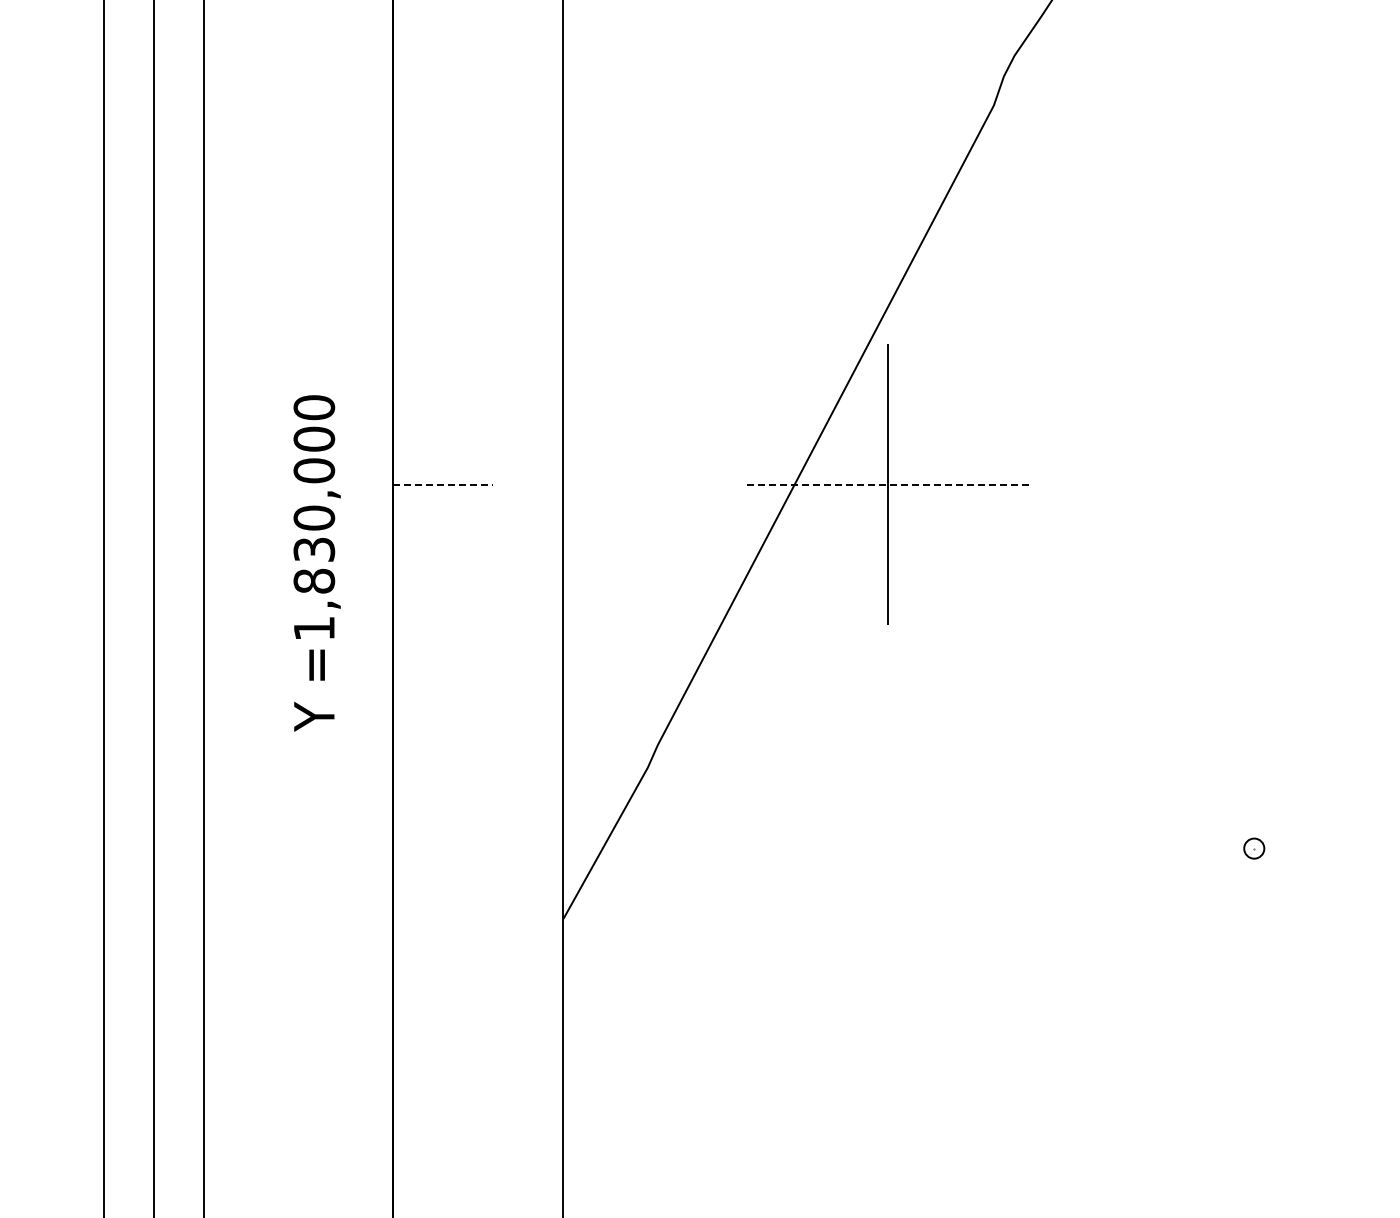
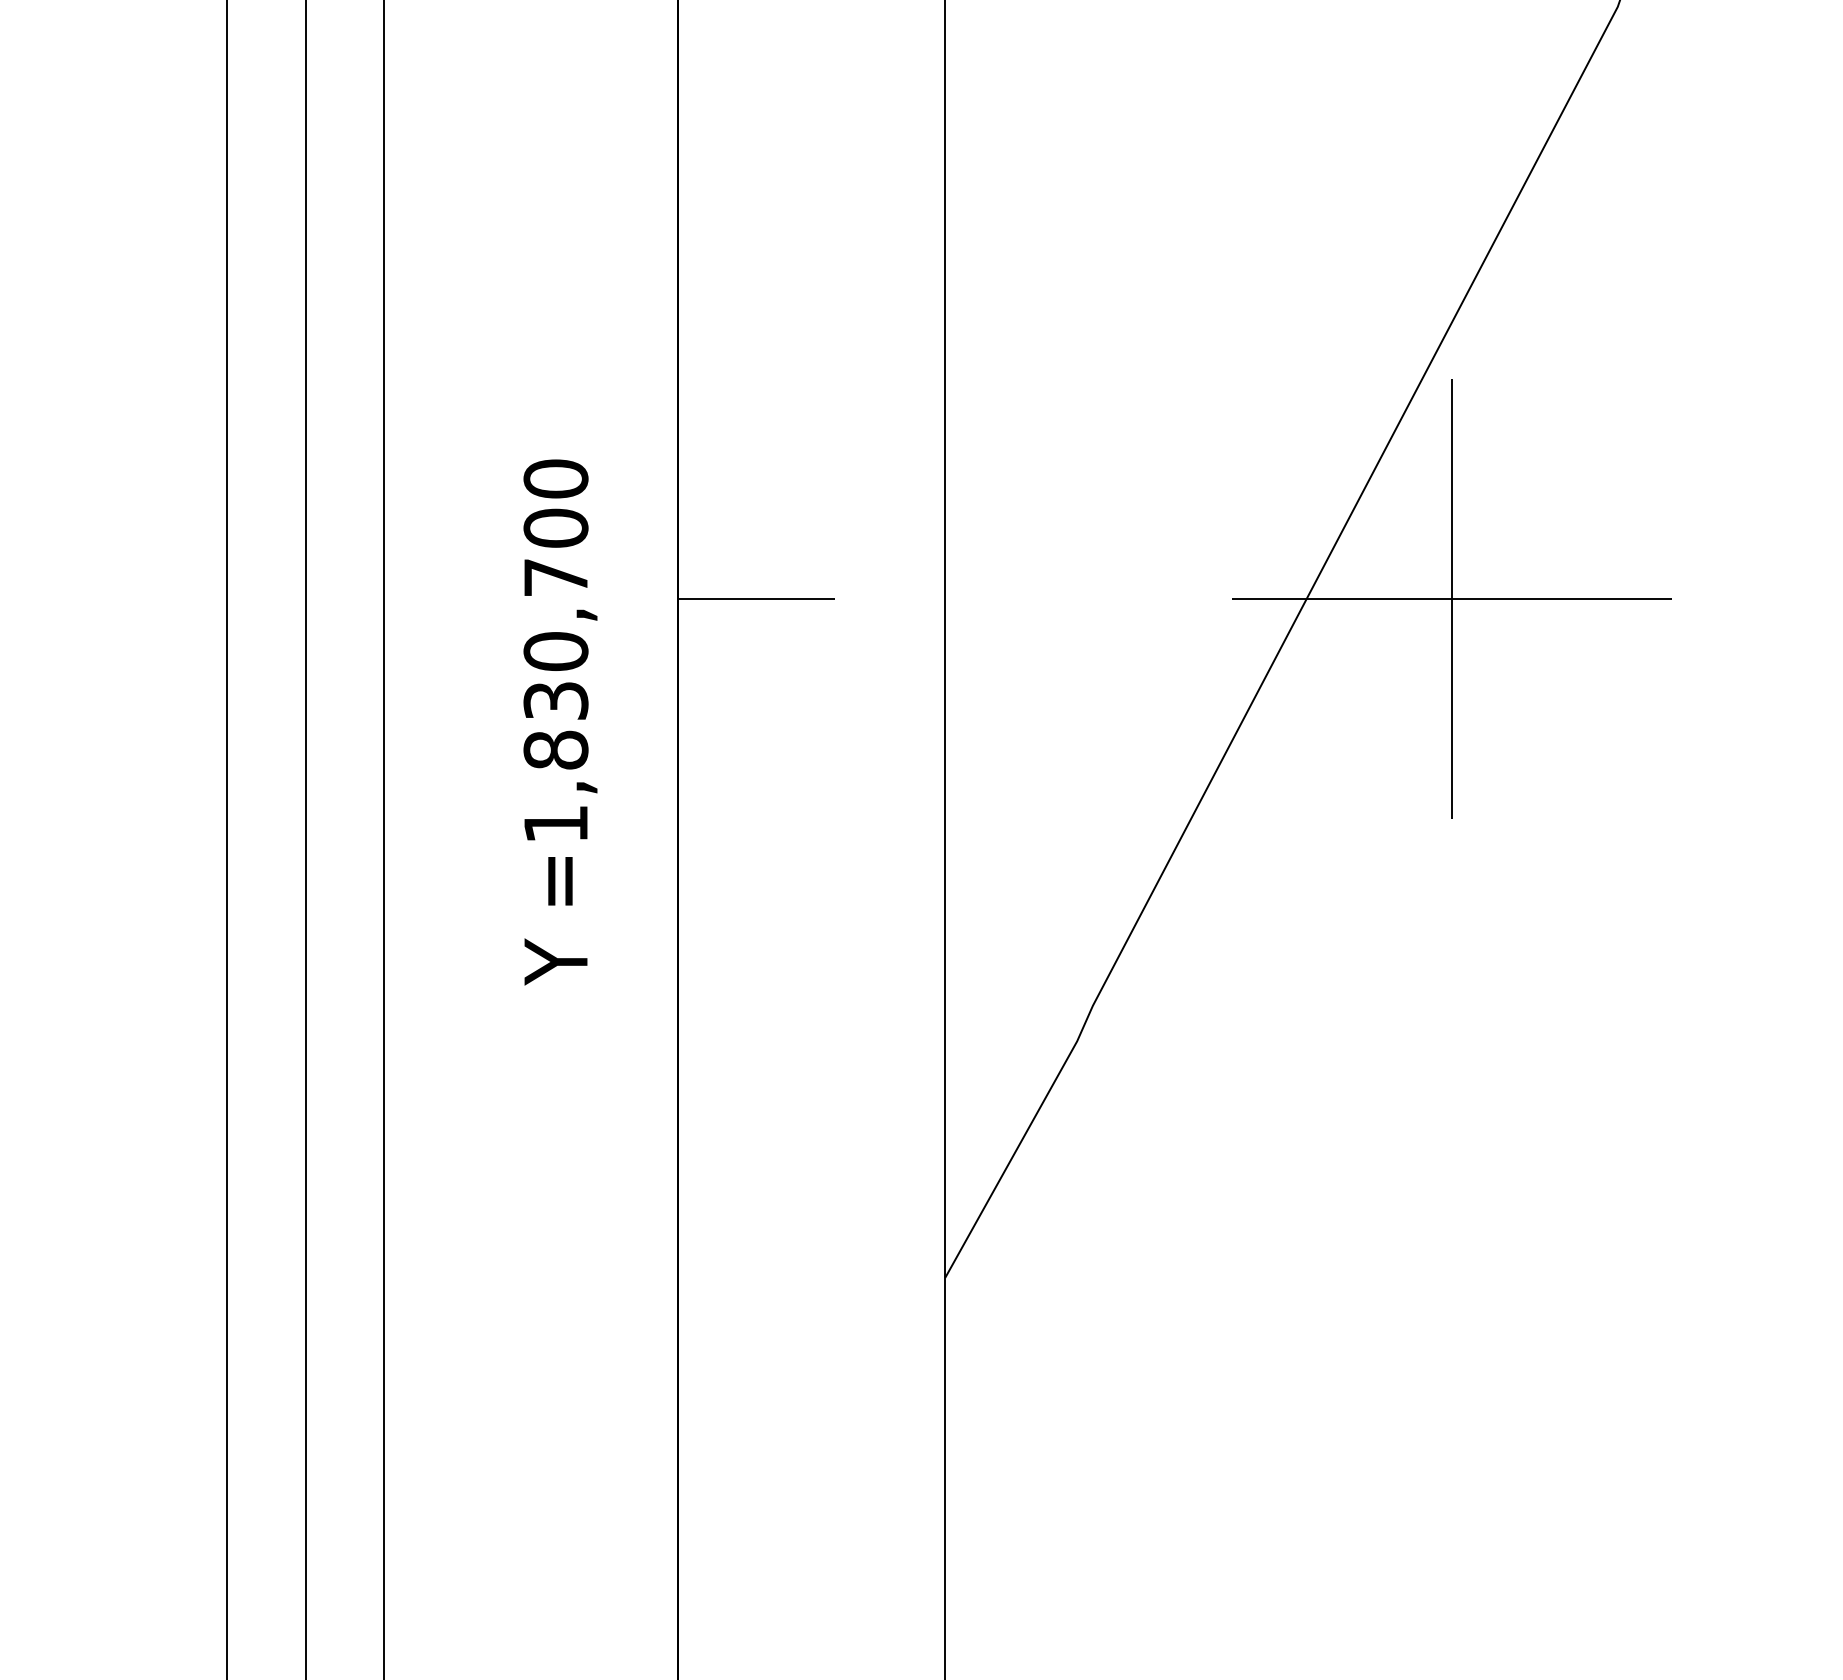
text: (314, 470) -> (556, 577), =1,830,000 -> =1,830,700
line: (443, 484) -> (757, 599), dashed -> solid
line: (887, 484) -> (1451, 599), dashed -> solid

